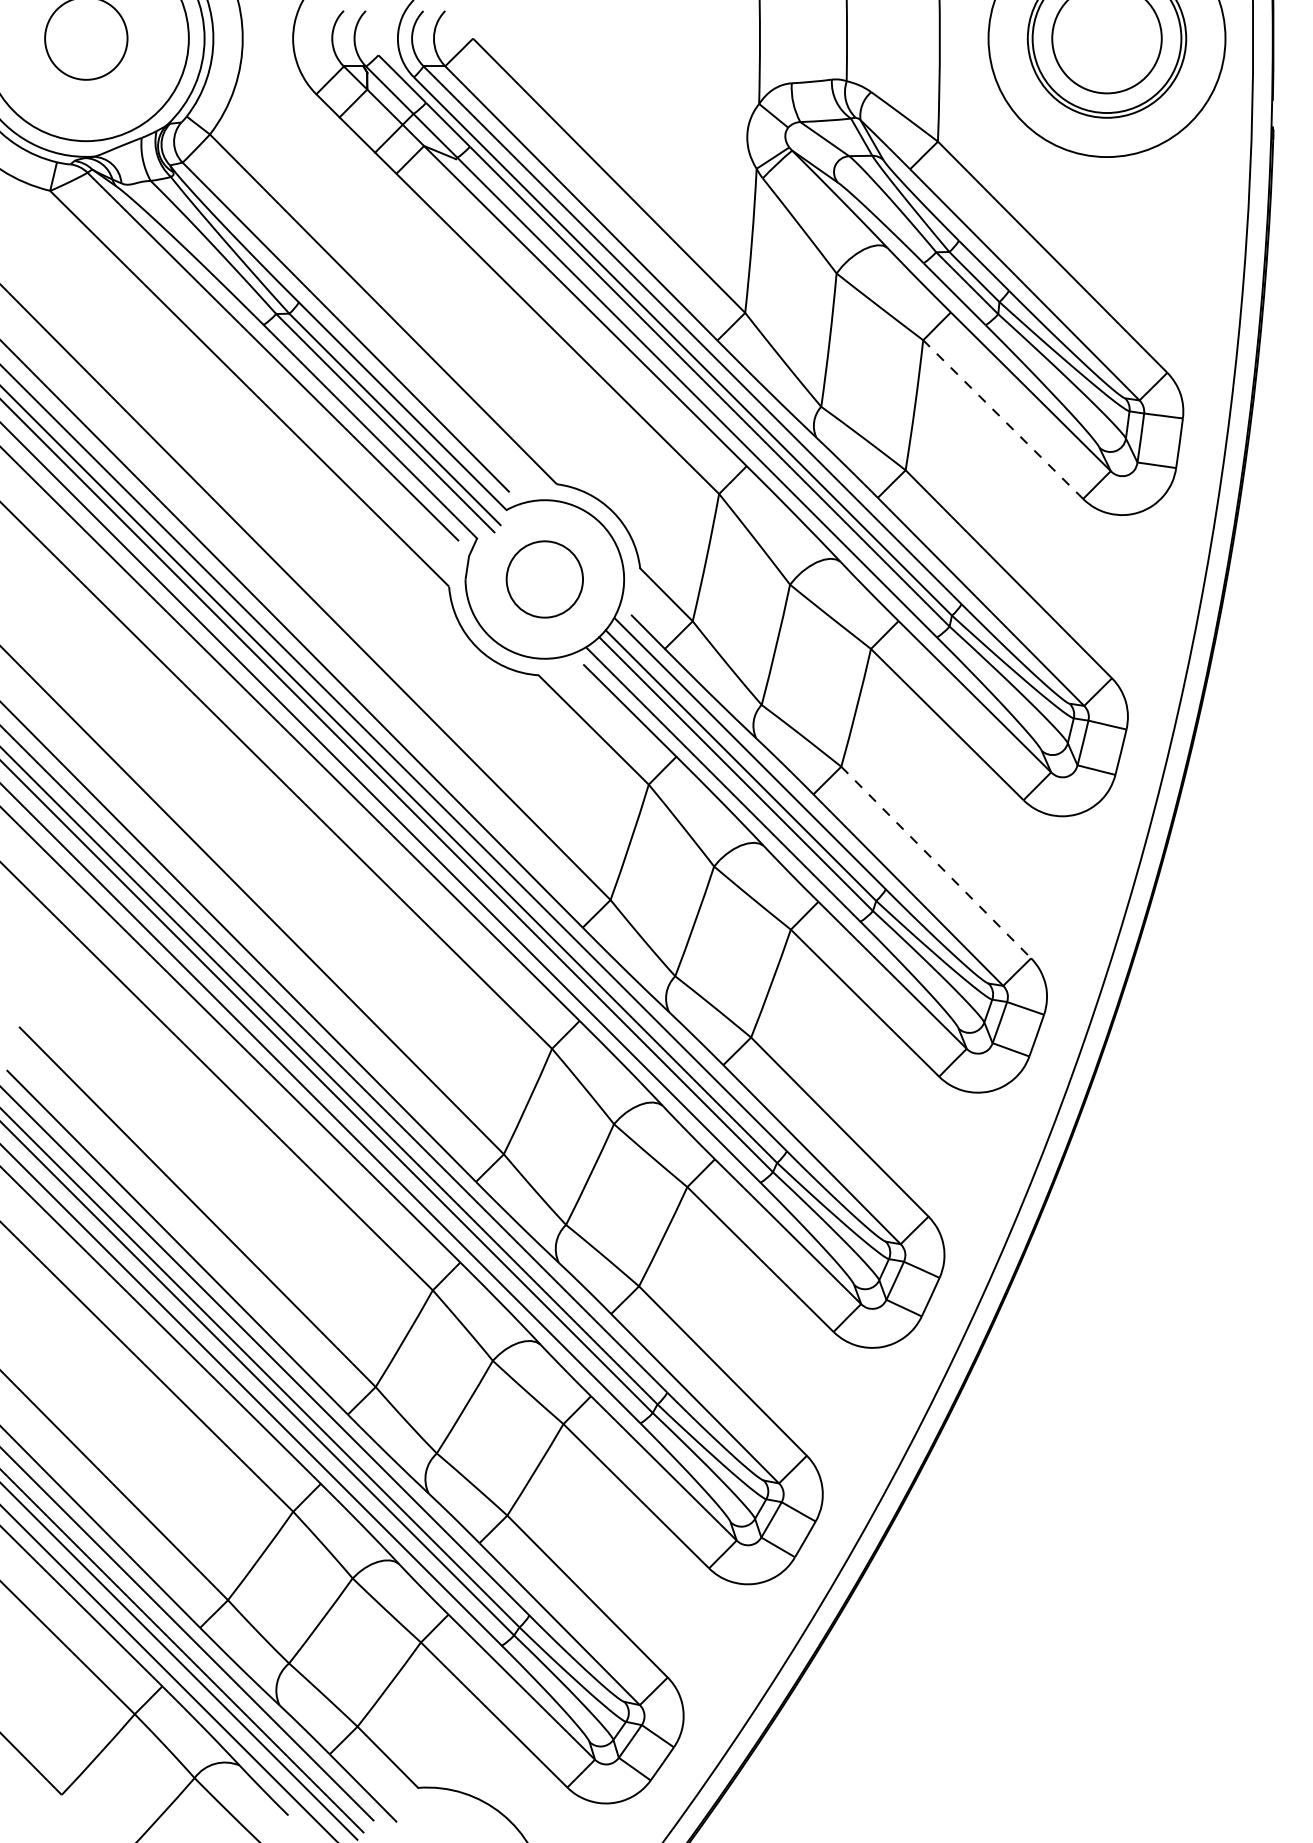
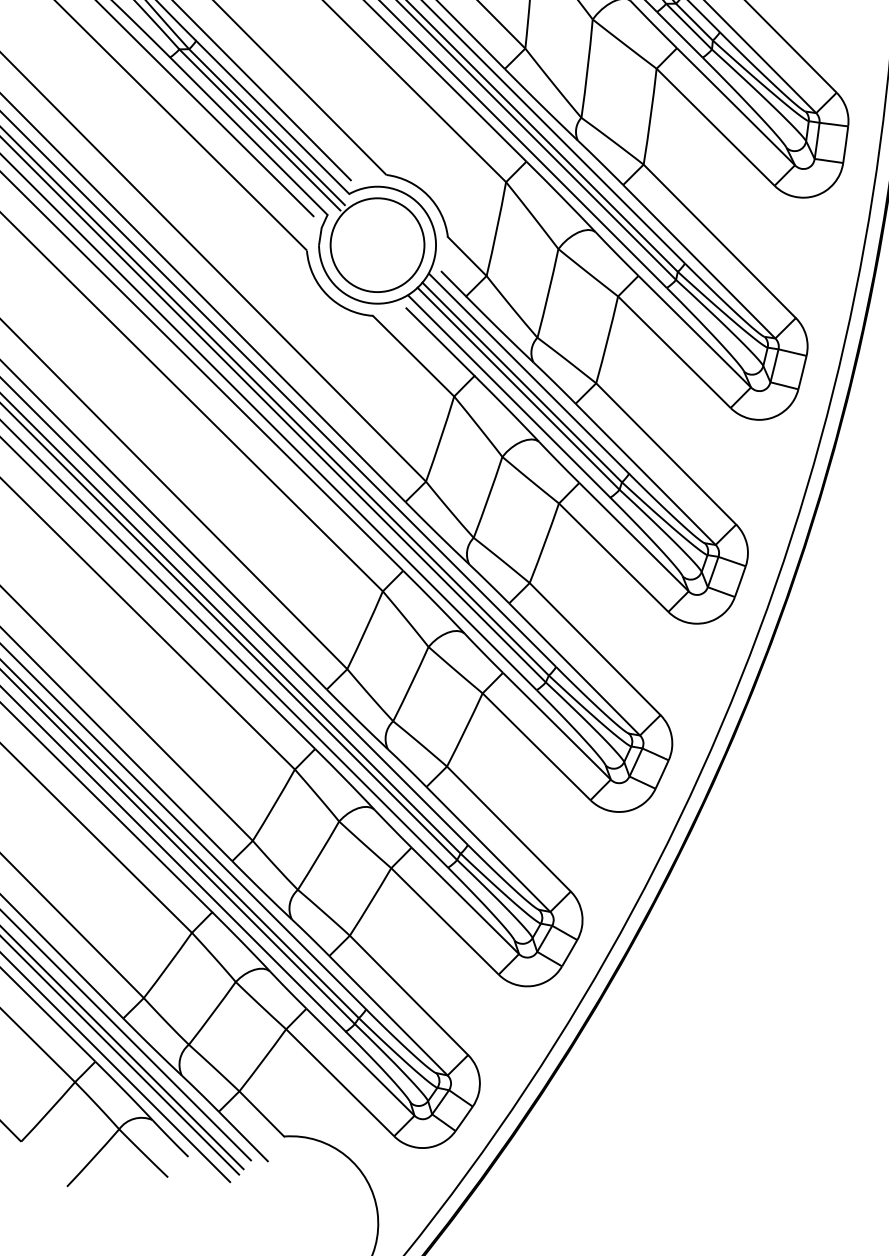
line: (1003, 419) -> (715, 127), dashed -> solid
circle: (544, 579) -> (377, 245), size x1.67
line: (936, 862) -> (666, 453), dashed -> solid

